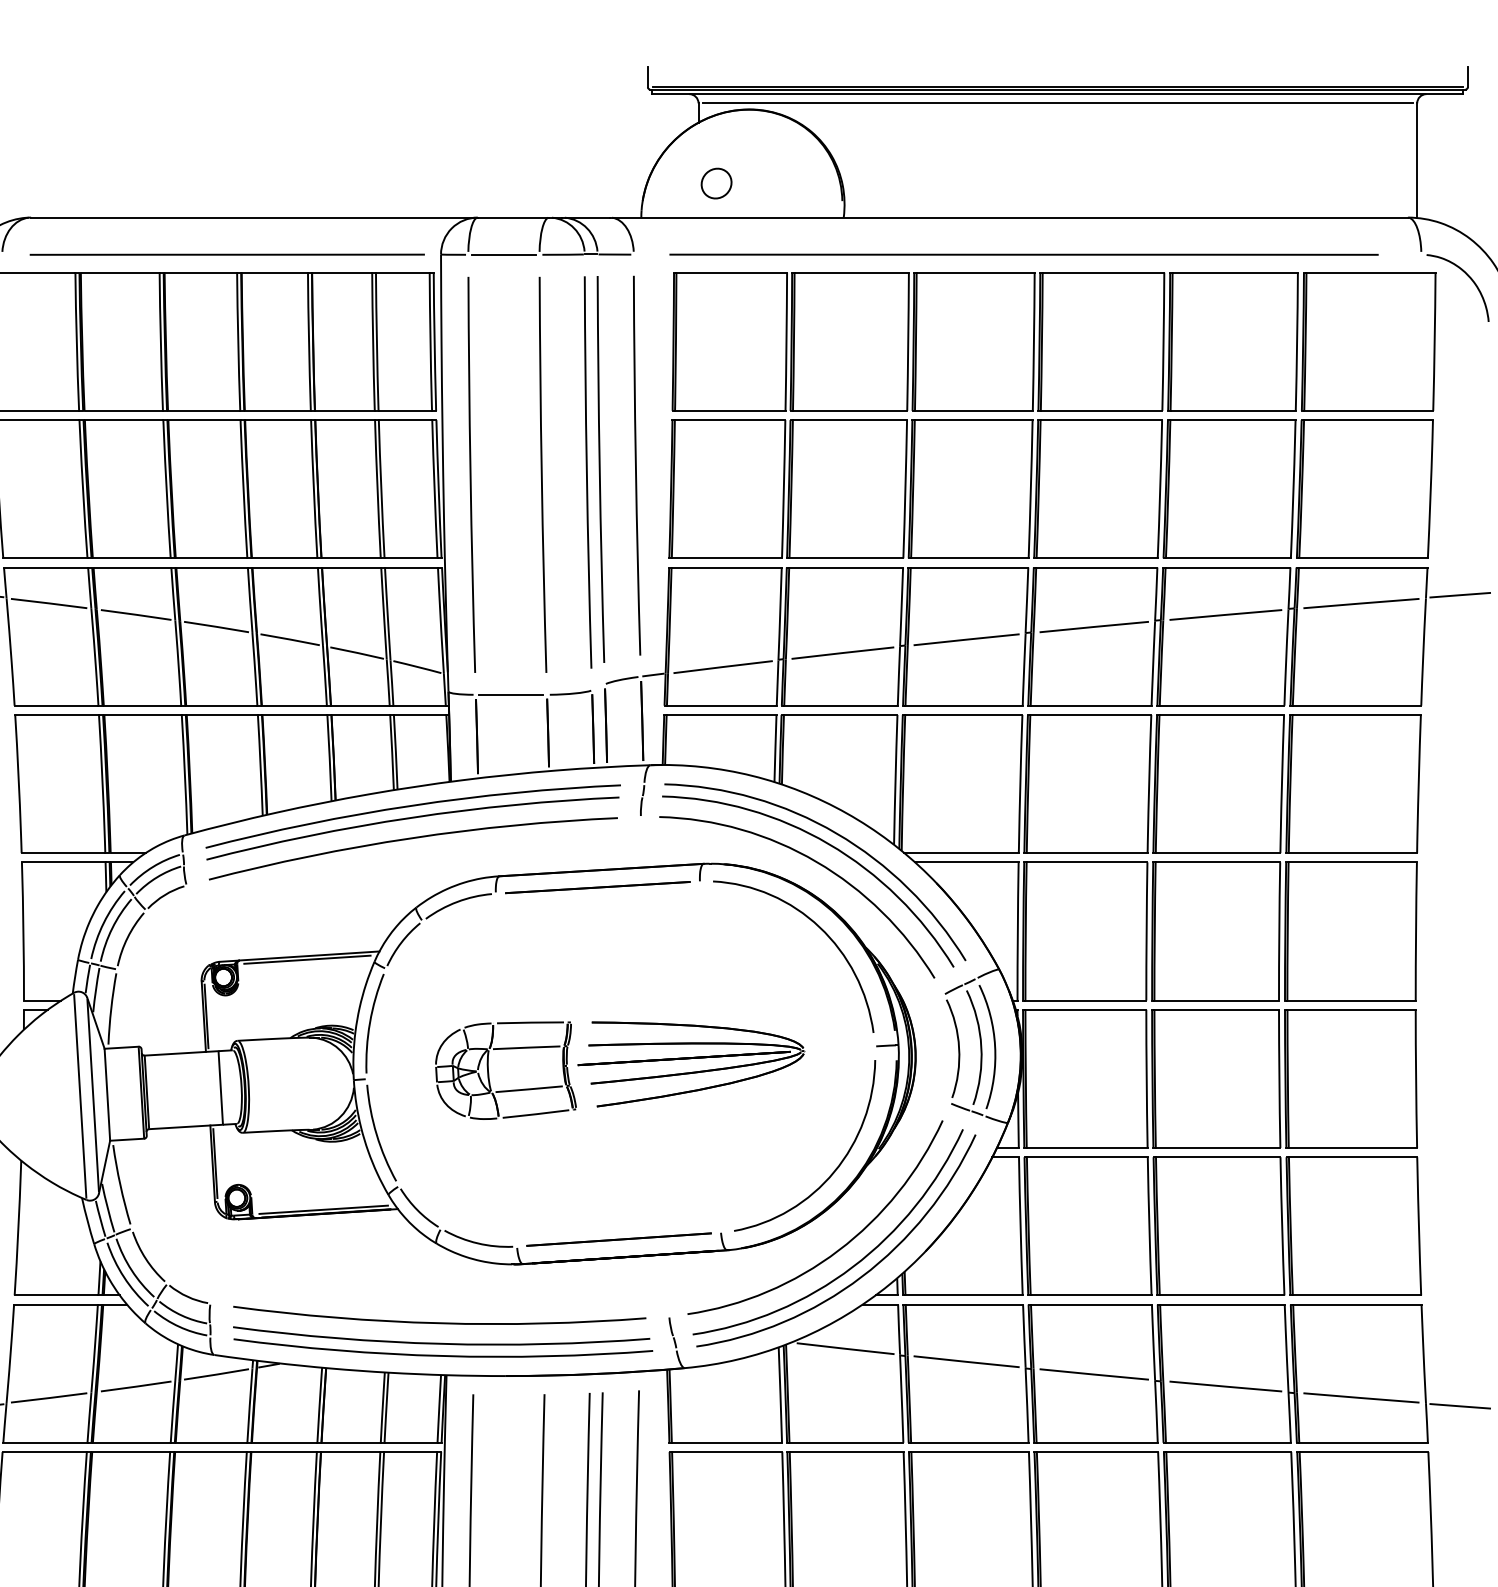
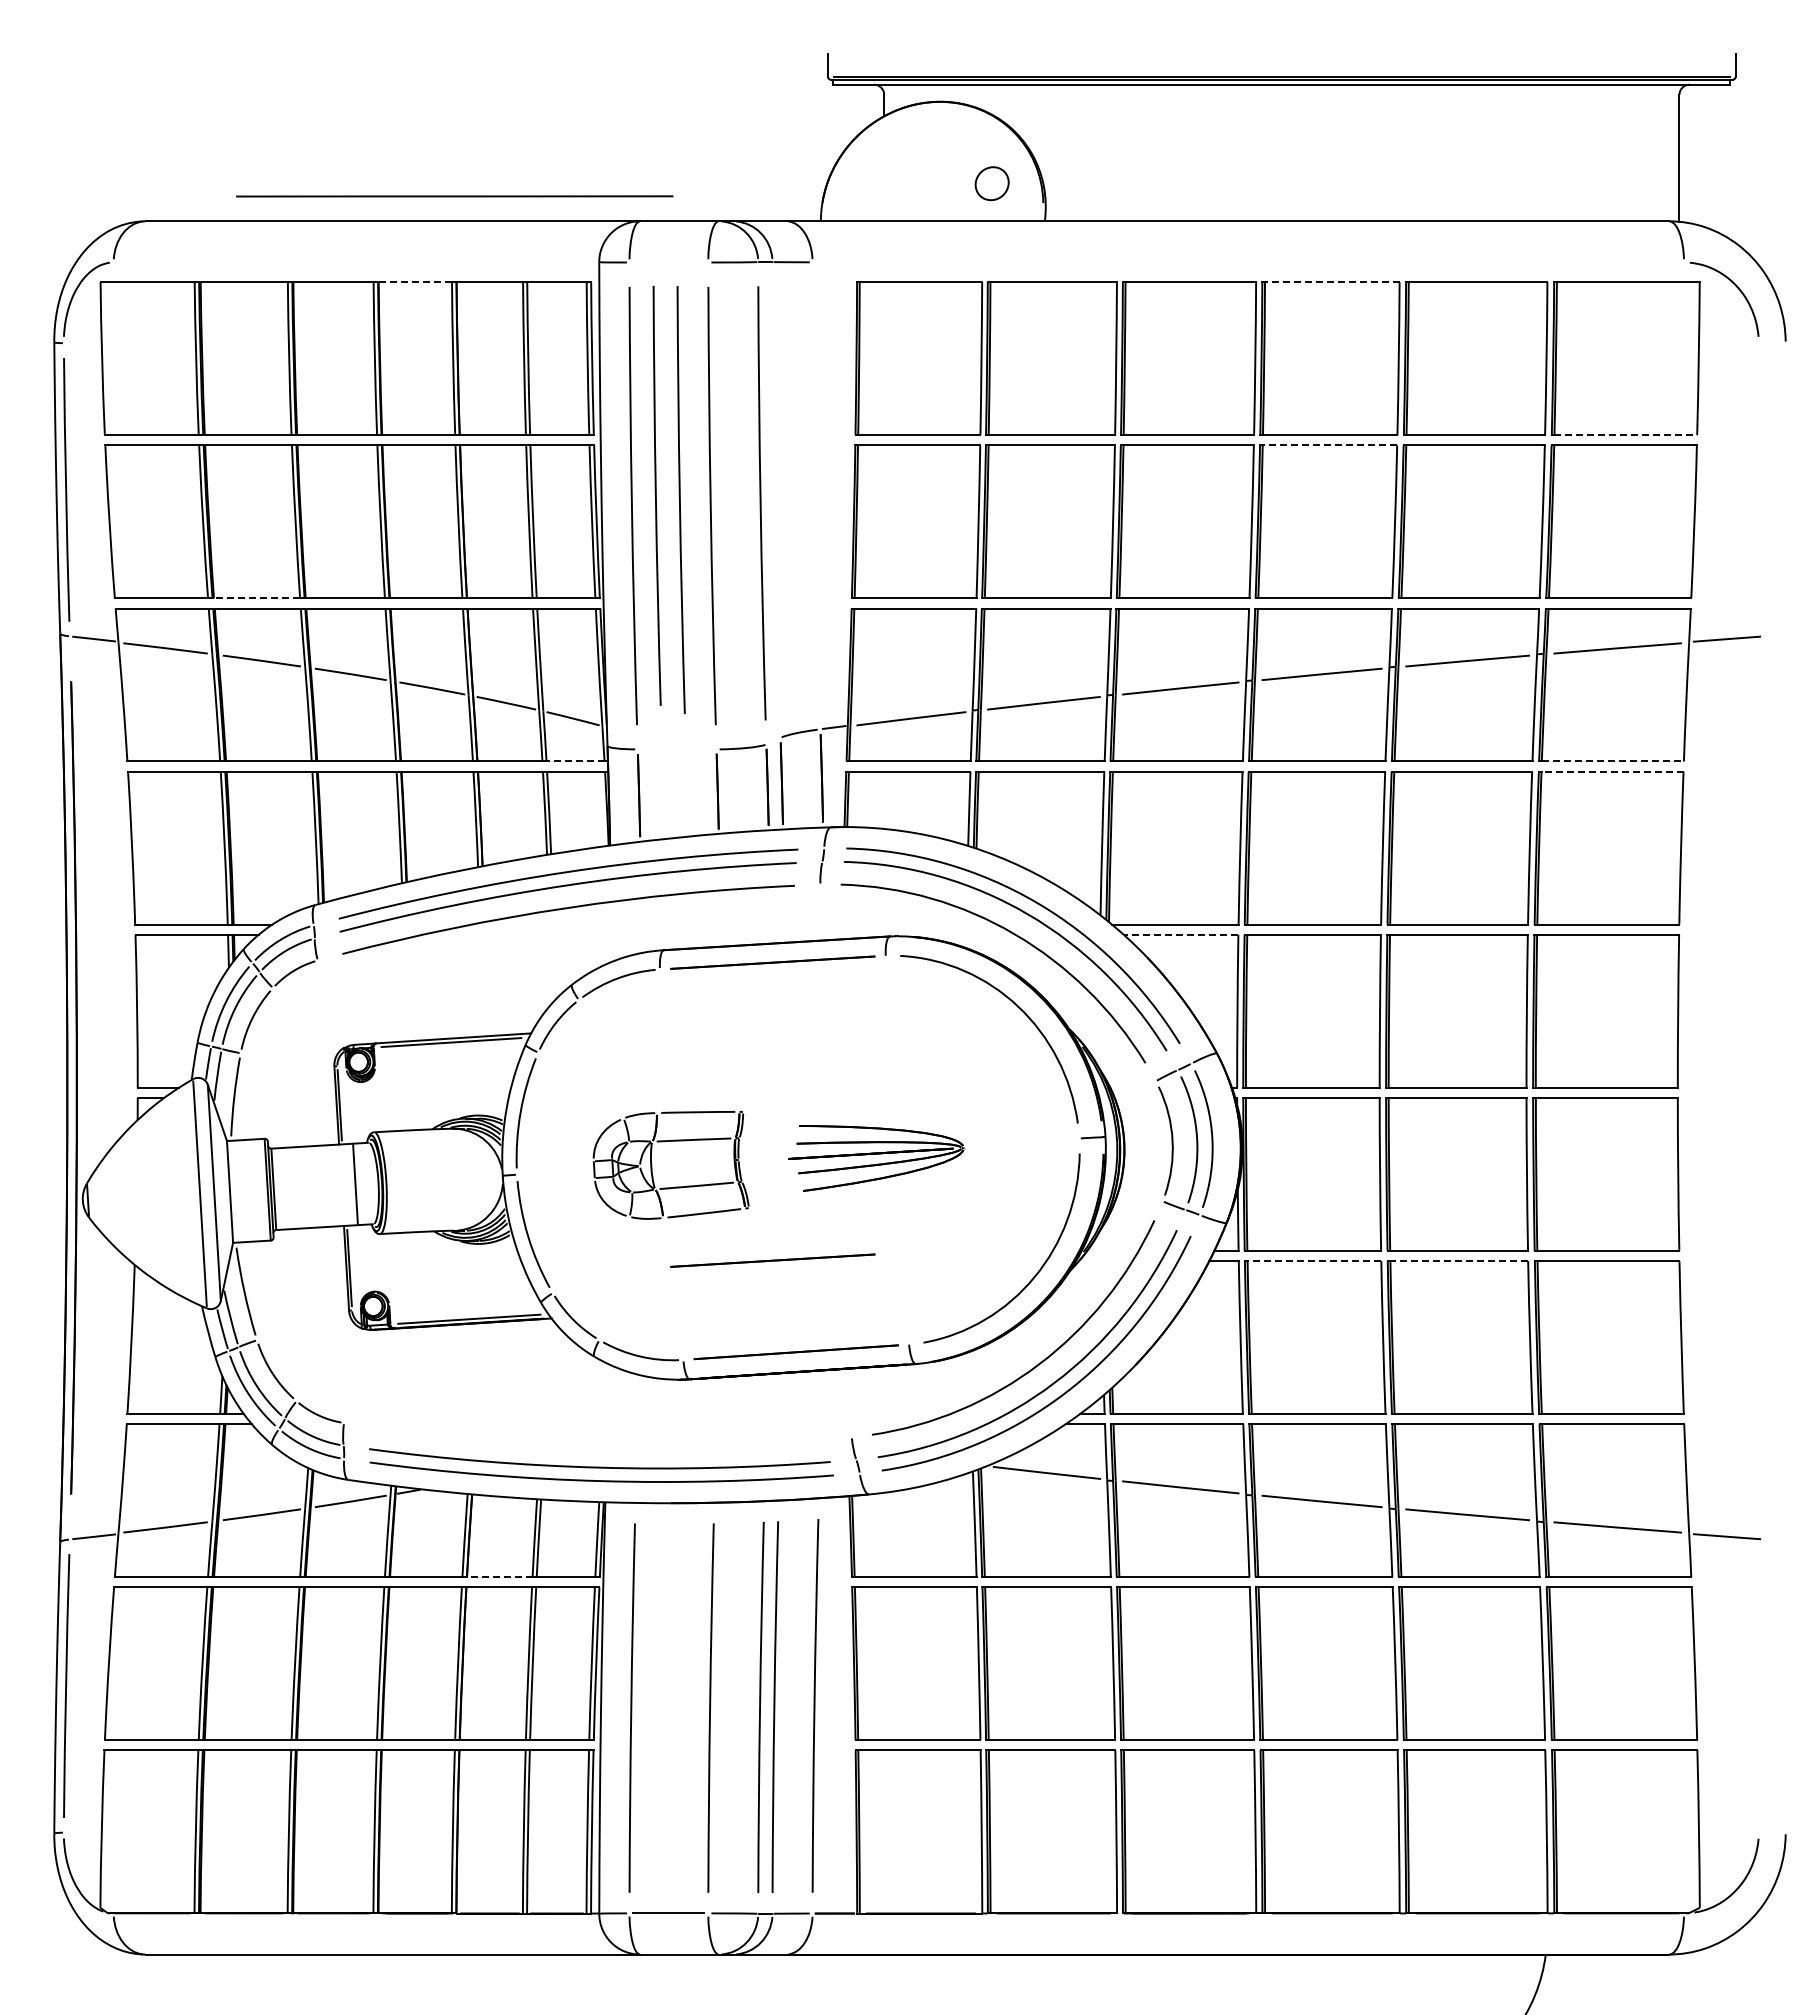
line: (1057, 102) -> (1281, 94), removed
part: (715, 183) -> (991, 183), moved
line: (227, 254) -> (454, 196), moved
line: (503, 254) -> (668, 262), removed
line: (1024, 254) -> (1244, 262), removed
line: (274, 272) -> (415, 282), solid -> dashed
line: (1102, 272) -> (1331, 282), solid -> dashed
line: (1369, 411) -> (1626, 435), solid -> dashed
line: (1100, 420) -> (1329, 445), solid -> dashed
curve: (636, 465) -> (656, 495), moved
curve: (600, 469) -> (680, 500), moved
line: (131, 558) -> (256, 598), solid -> dashed
line: (510, 694) -> (676, 749), removed
line: (419, 705) -> (575, 761), solid -> dashed
line: (1357, 705) -> (1613, 761), solid -> dashed
line: (1356, 714) -> (1612, 771), solid -> dashed
line: (966, 862) -> (1180, 934), solid -> dashed
part: (691, 1064) -> (876, 1158), size x0.7
line: (597, 1156) -> (772, 1260), added
line: (1087, 1157) -> (1314, 1261), solid -> dashed
line: (1218, 1157) -> (1459, 1261), solid -> dashed
curve: (439, 1322) -> (597, 1443), removed
line: (350, 1443) -> (499, 1577), solid -> dashed

